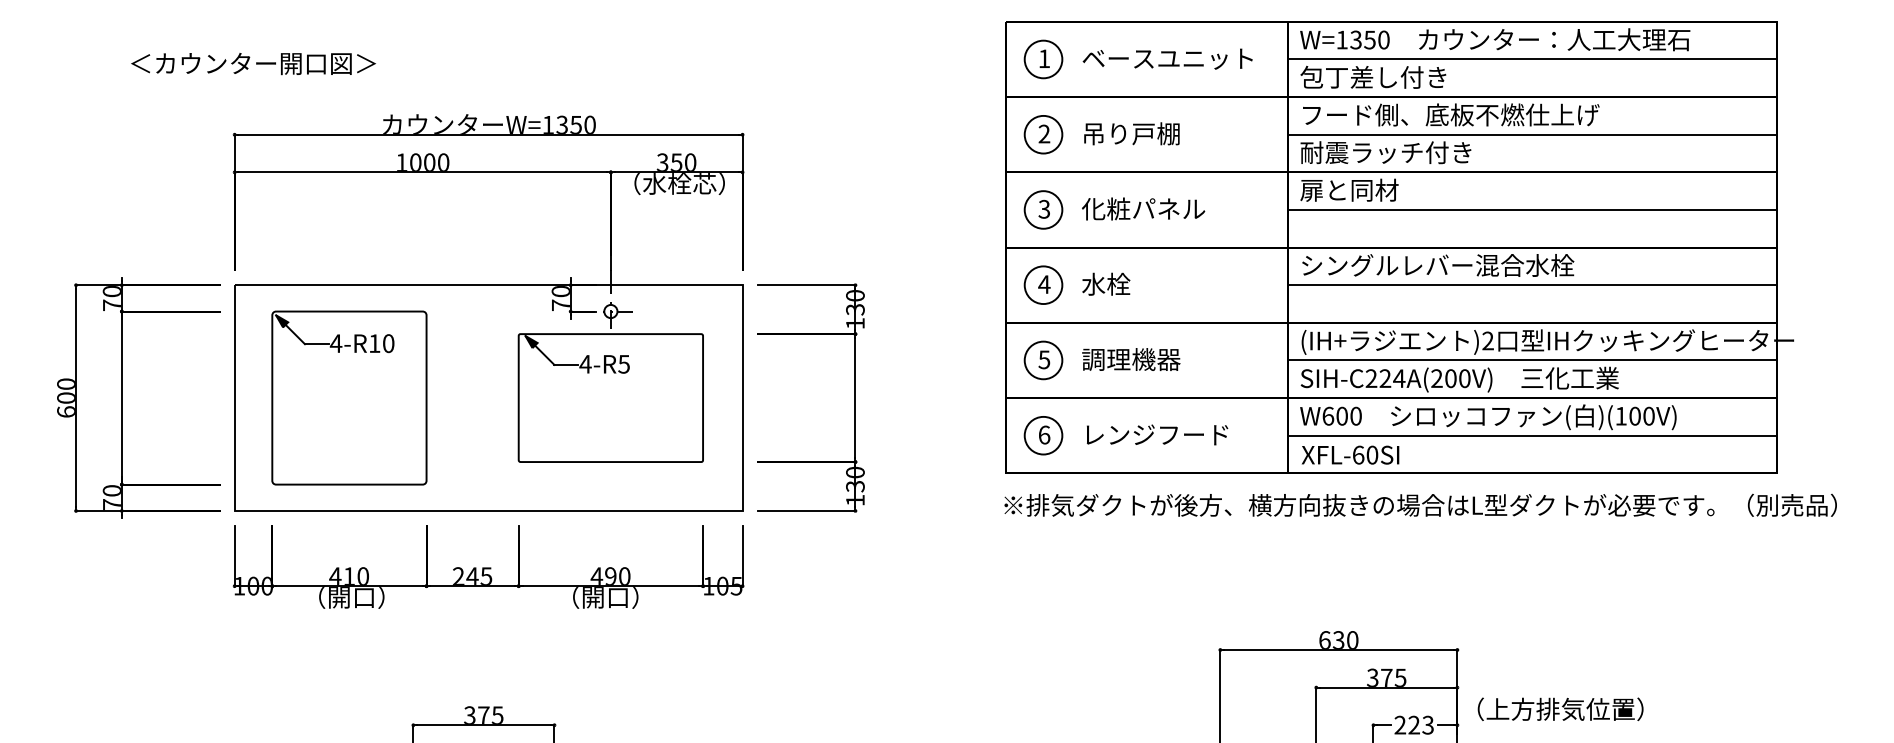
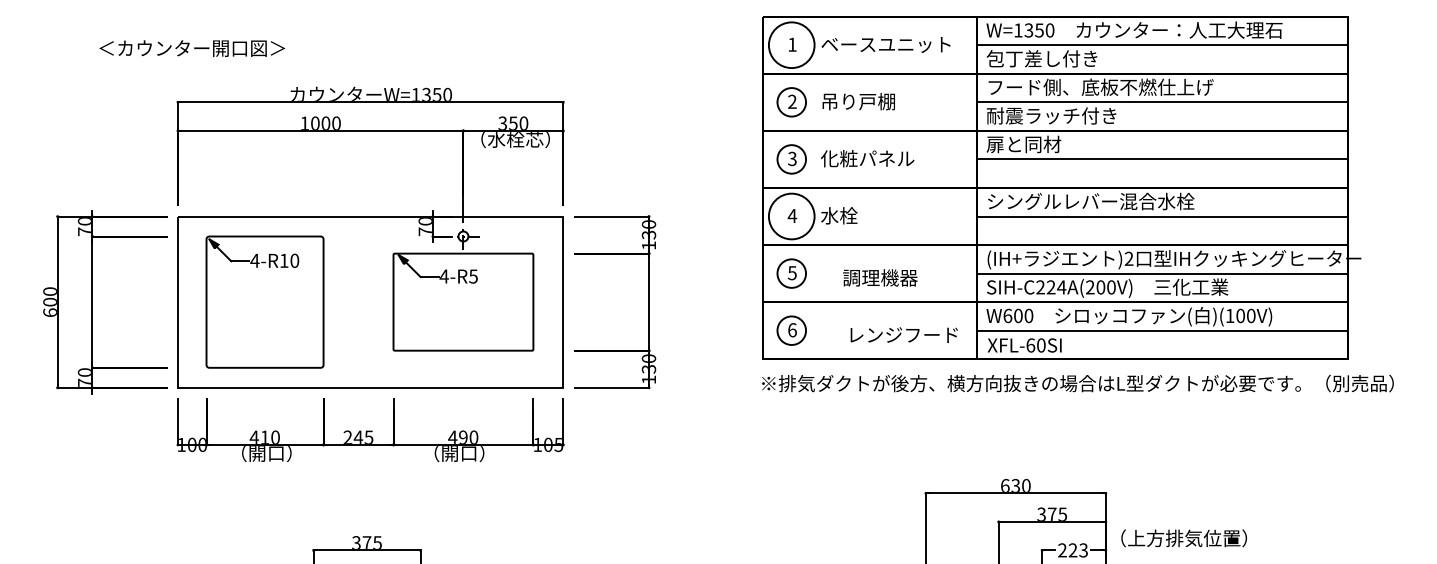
circle: (1043, 58) -> (791, 44), size x1.6
circle: (1043, 285) -> (791, 216), size x1.6
text: (1131, 358) -> (880, 277), moved
text: (1156, 434) -> (903, 334), moved

